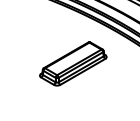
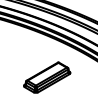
part: (73, 63) -> (47, 77), moved

